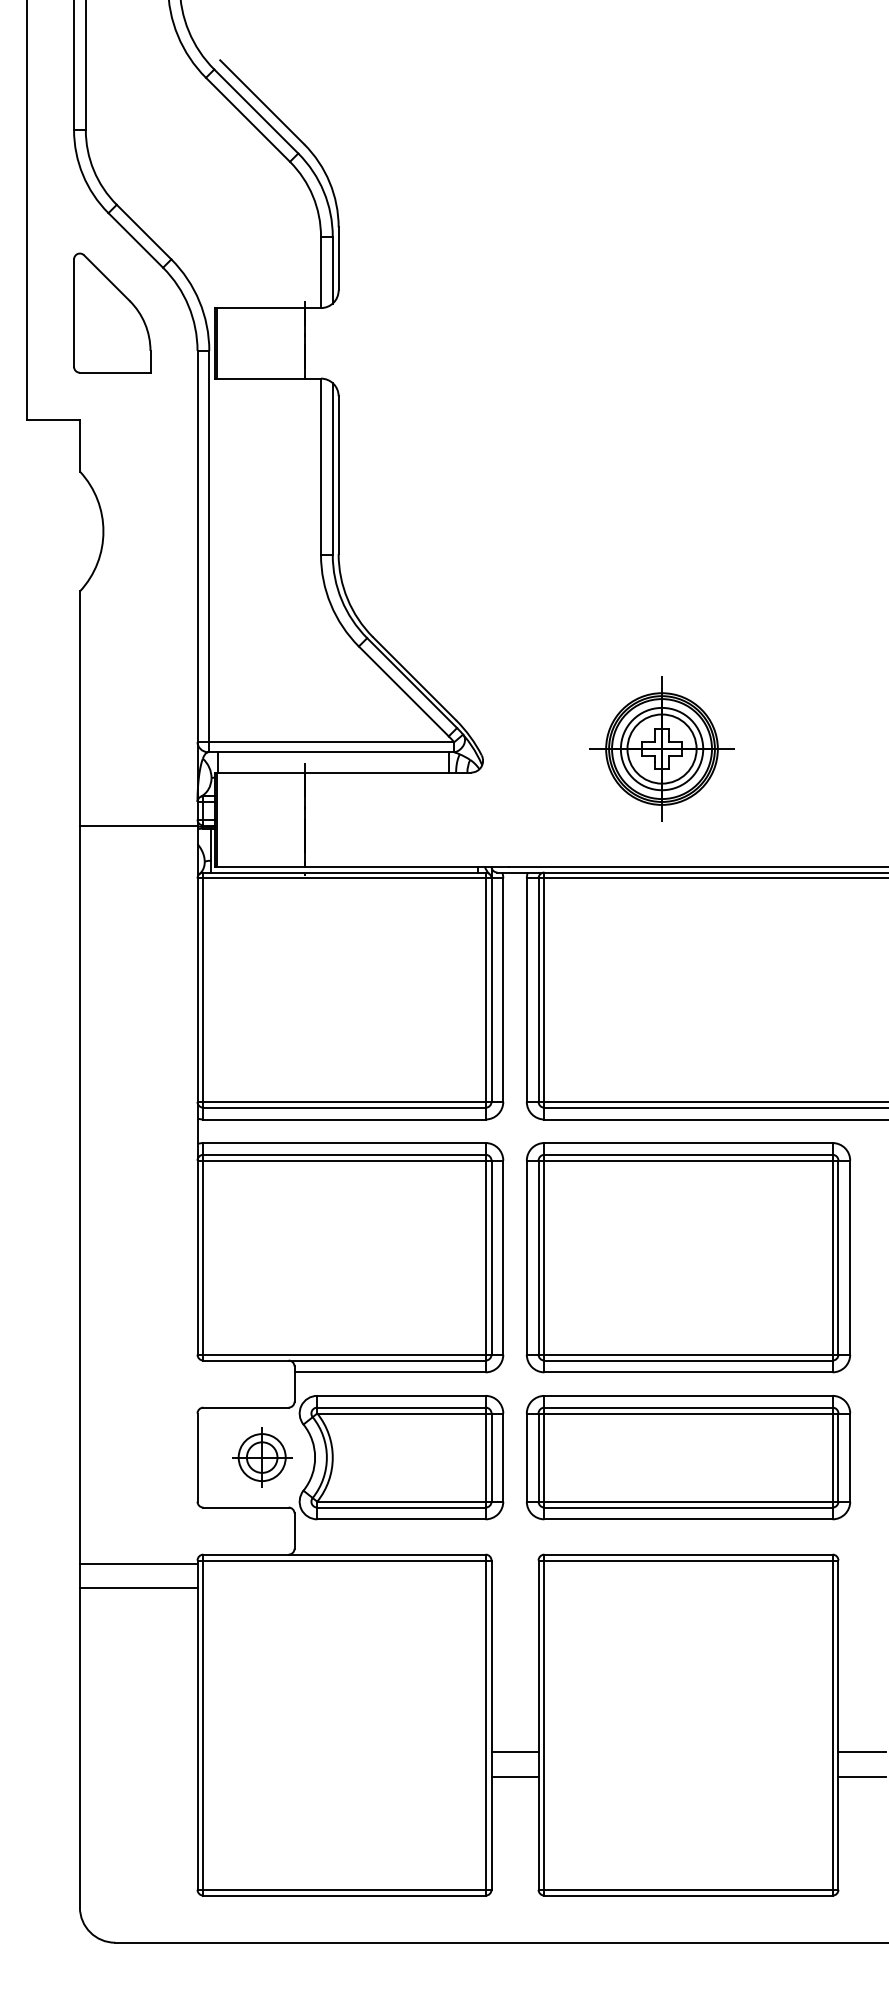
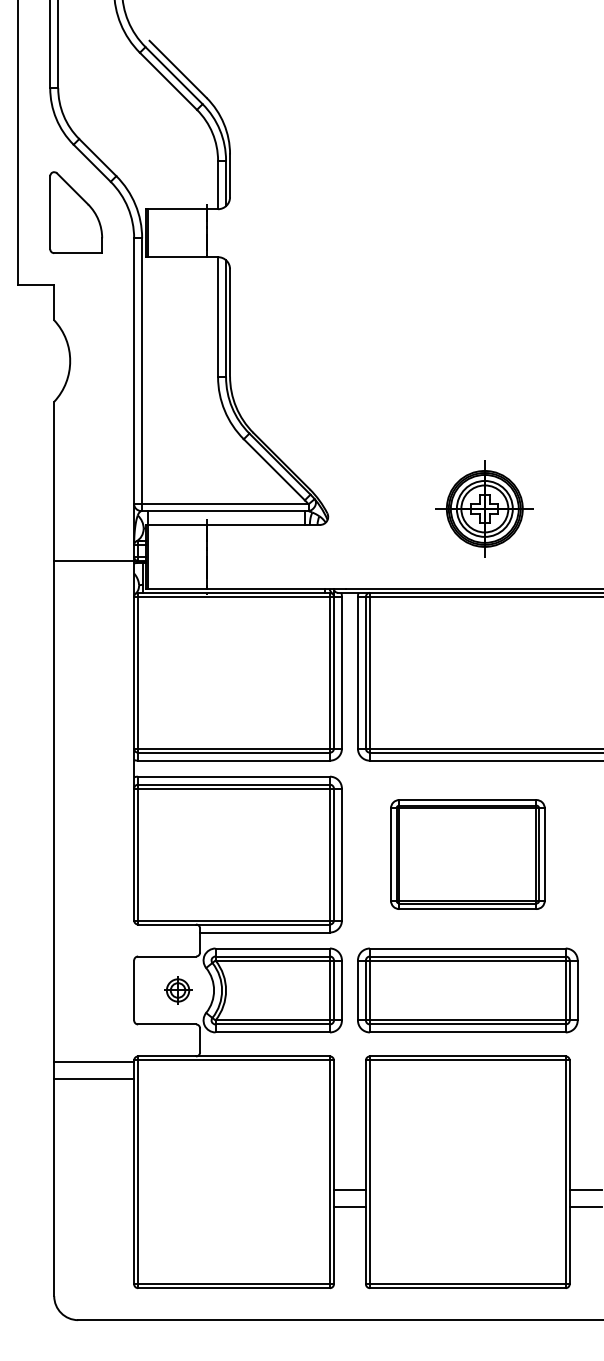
part: (661, 748) -> (484, 508), moved
part: (688, 1257) -> (467, 854), size x0.7
part: (261, 1457) -> (177, 990), size x0.7

